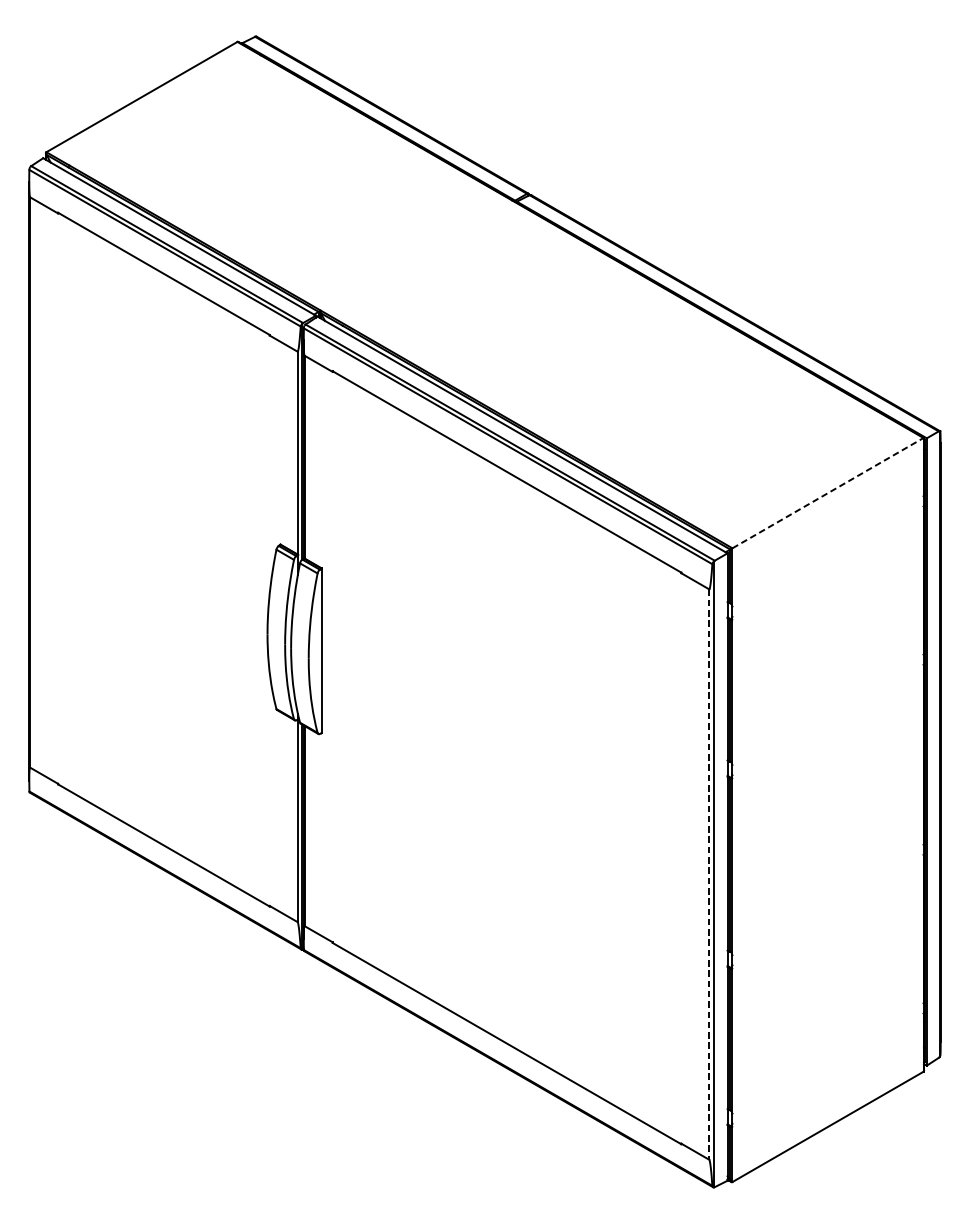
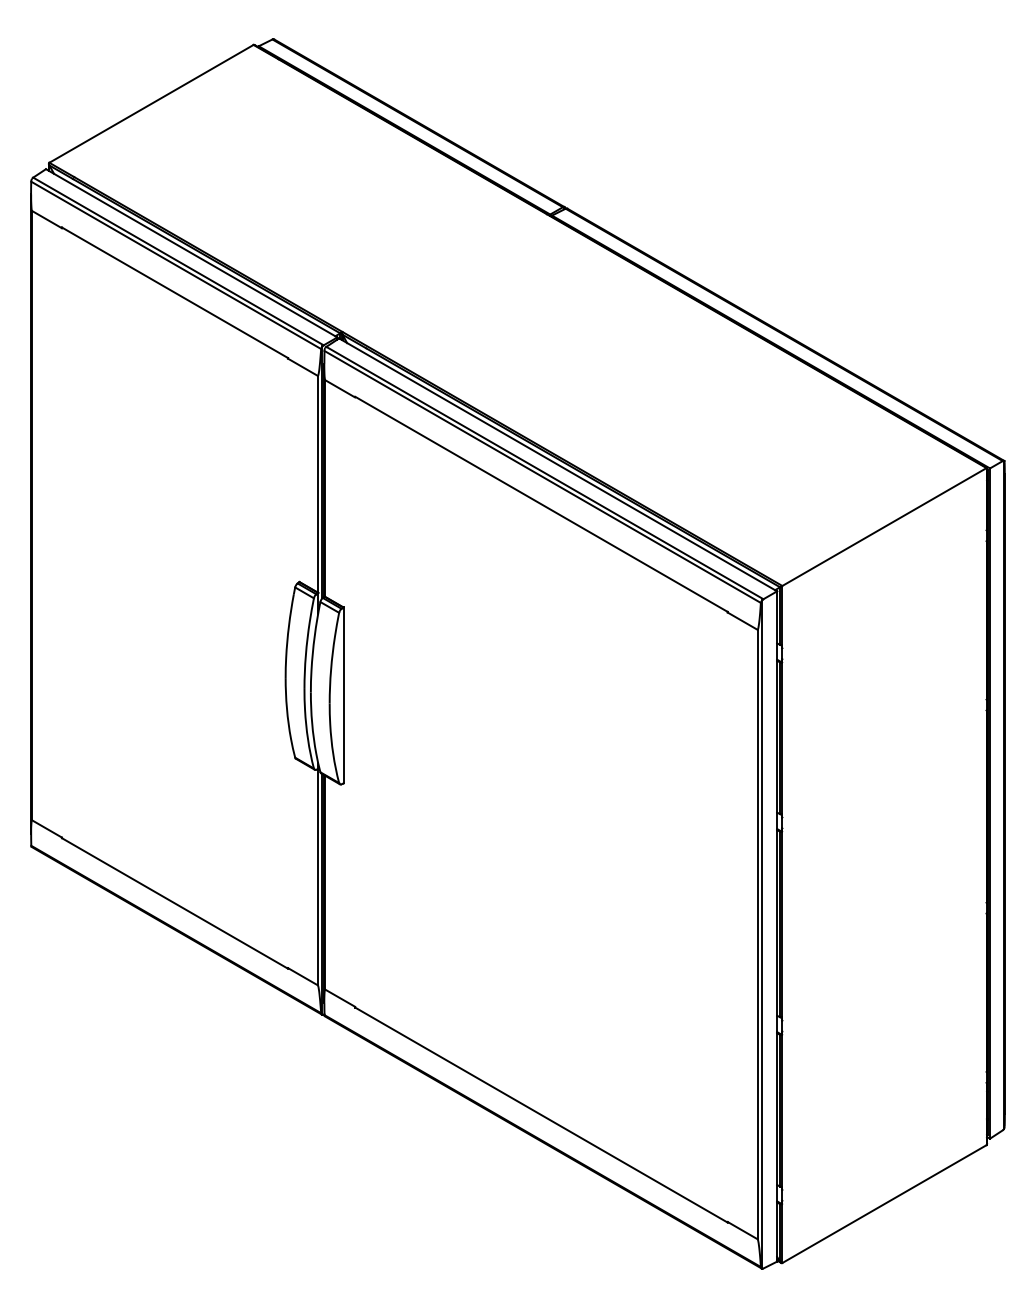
line: (828, 493) -> (884, 527), dashed -> solid
line: (709, 874) -> (757, 934), dashed -> solid

